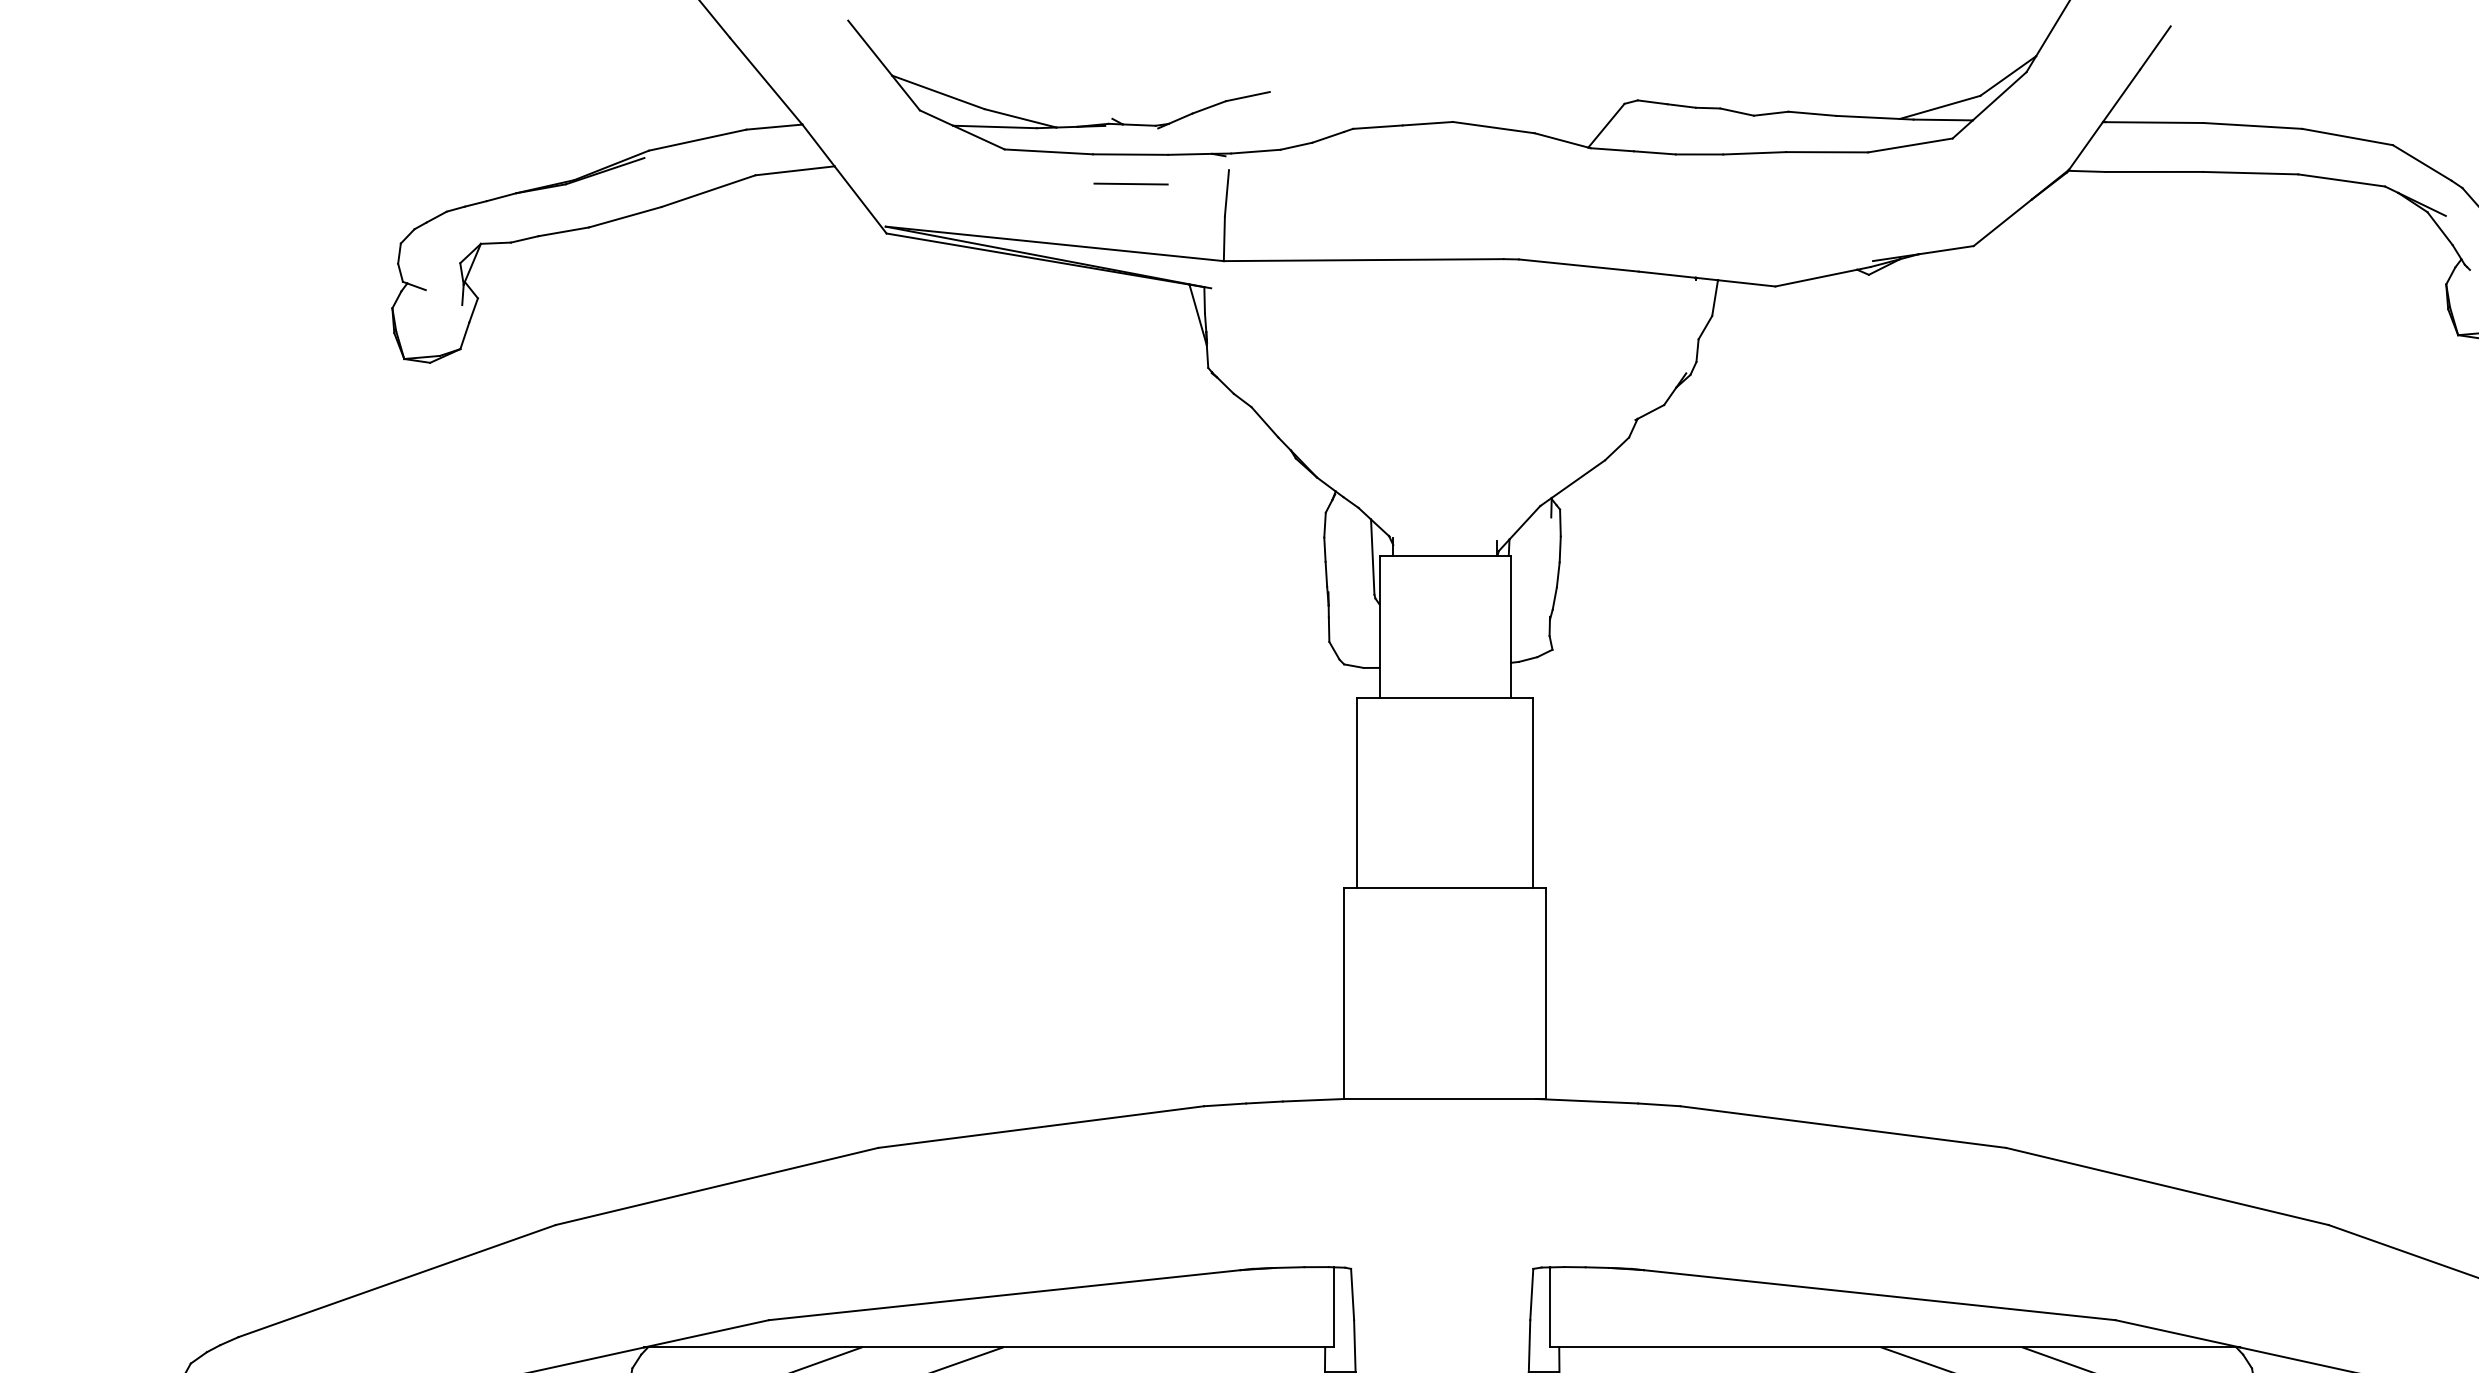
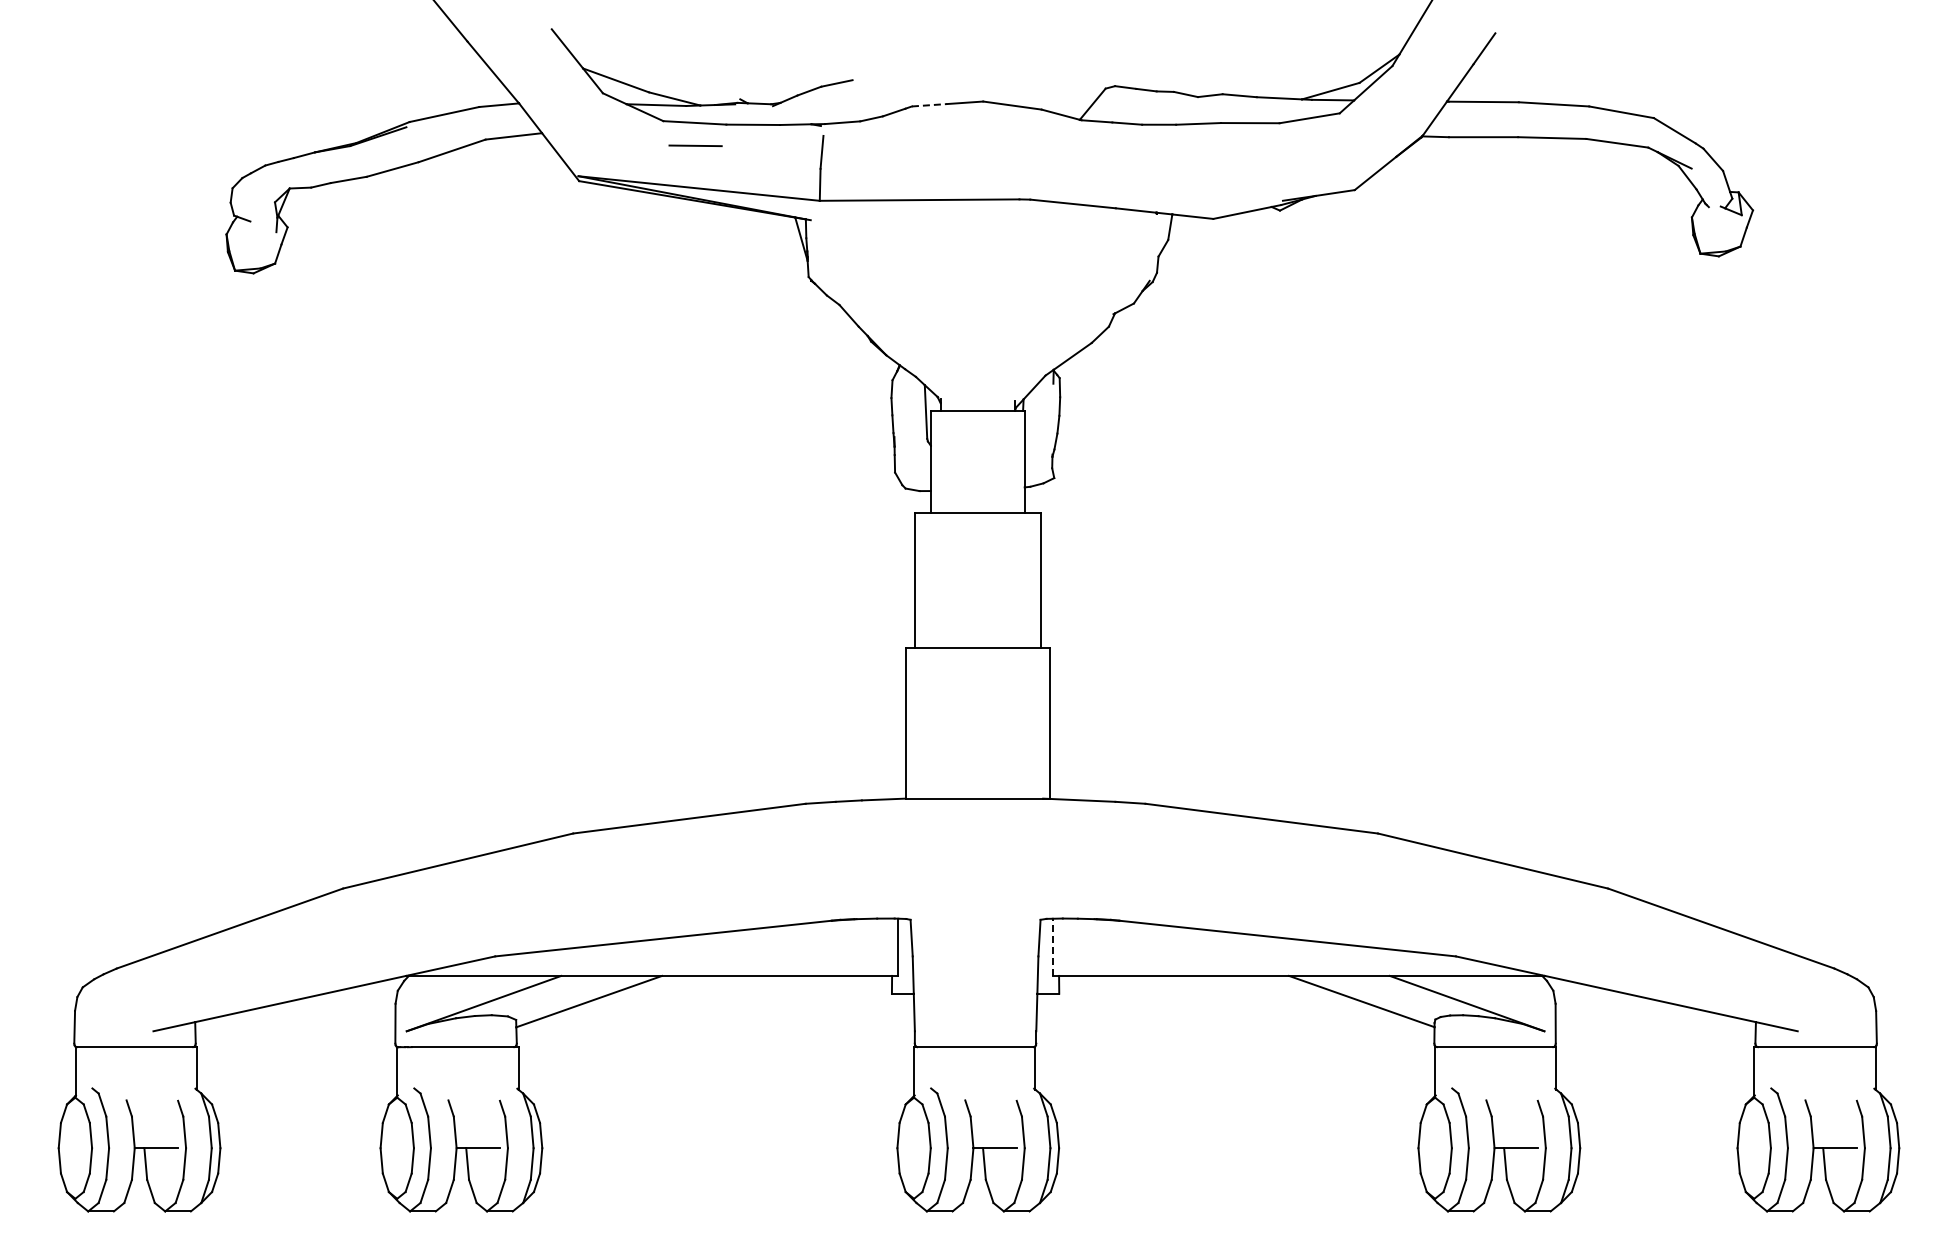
line: (1377, 127) -> (929, 105), solid -> dashed
line: (1130, 183) -> (695, 145), moved
line: (1550, 1307) -> (1052, 947), solid -> dashed

